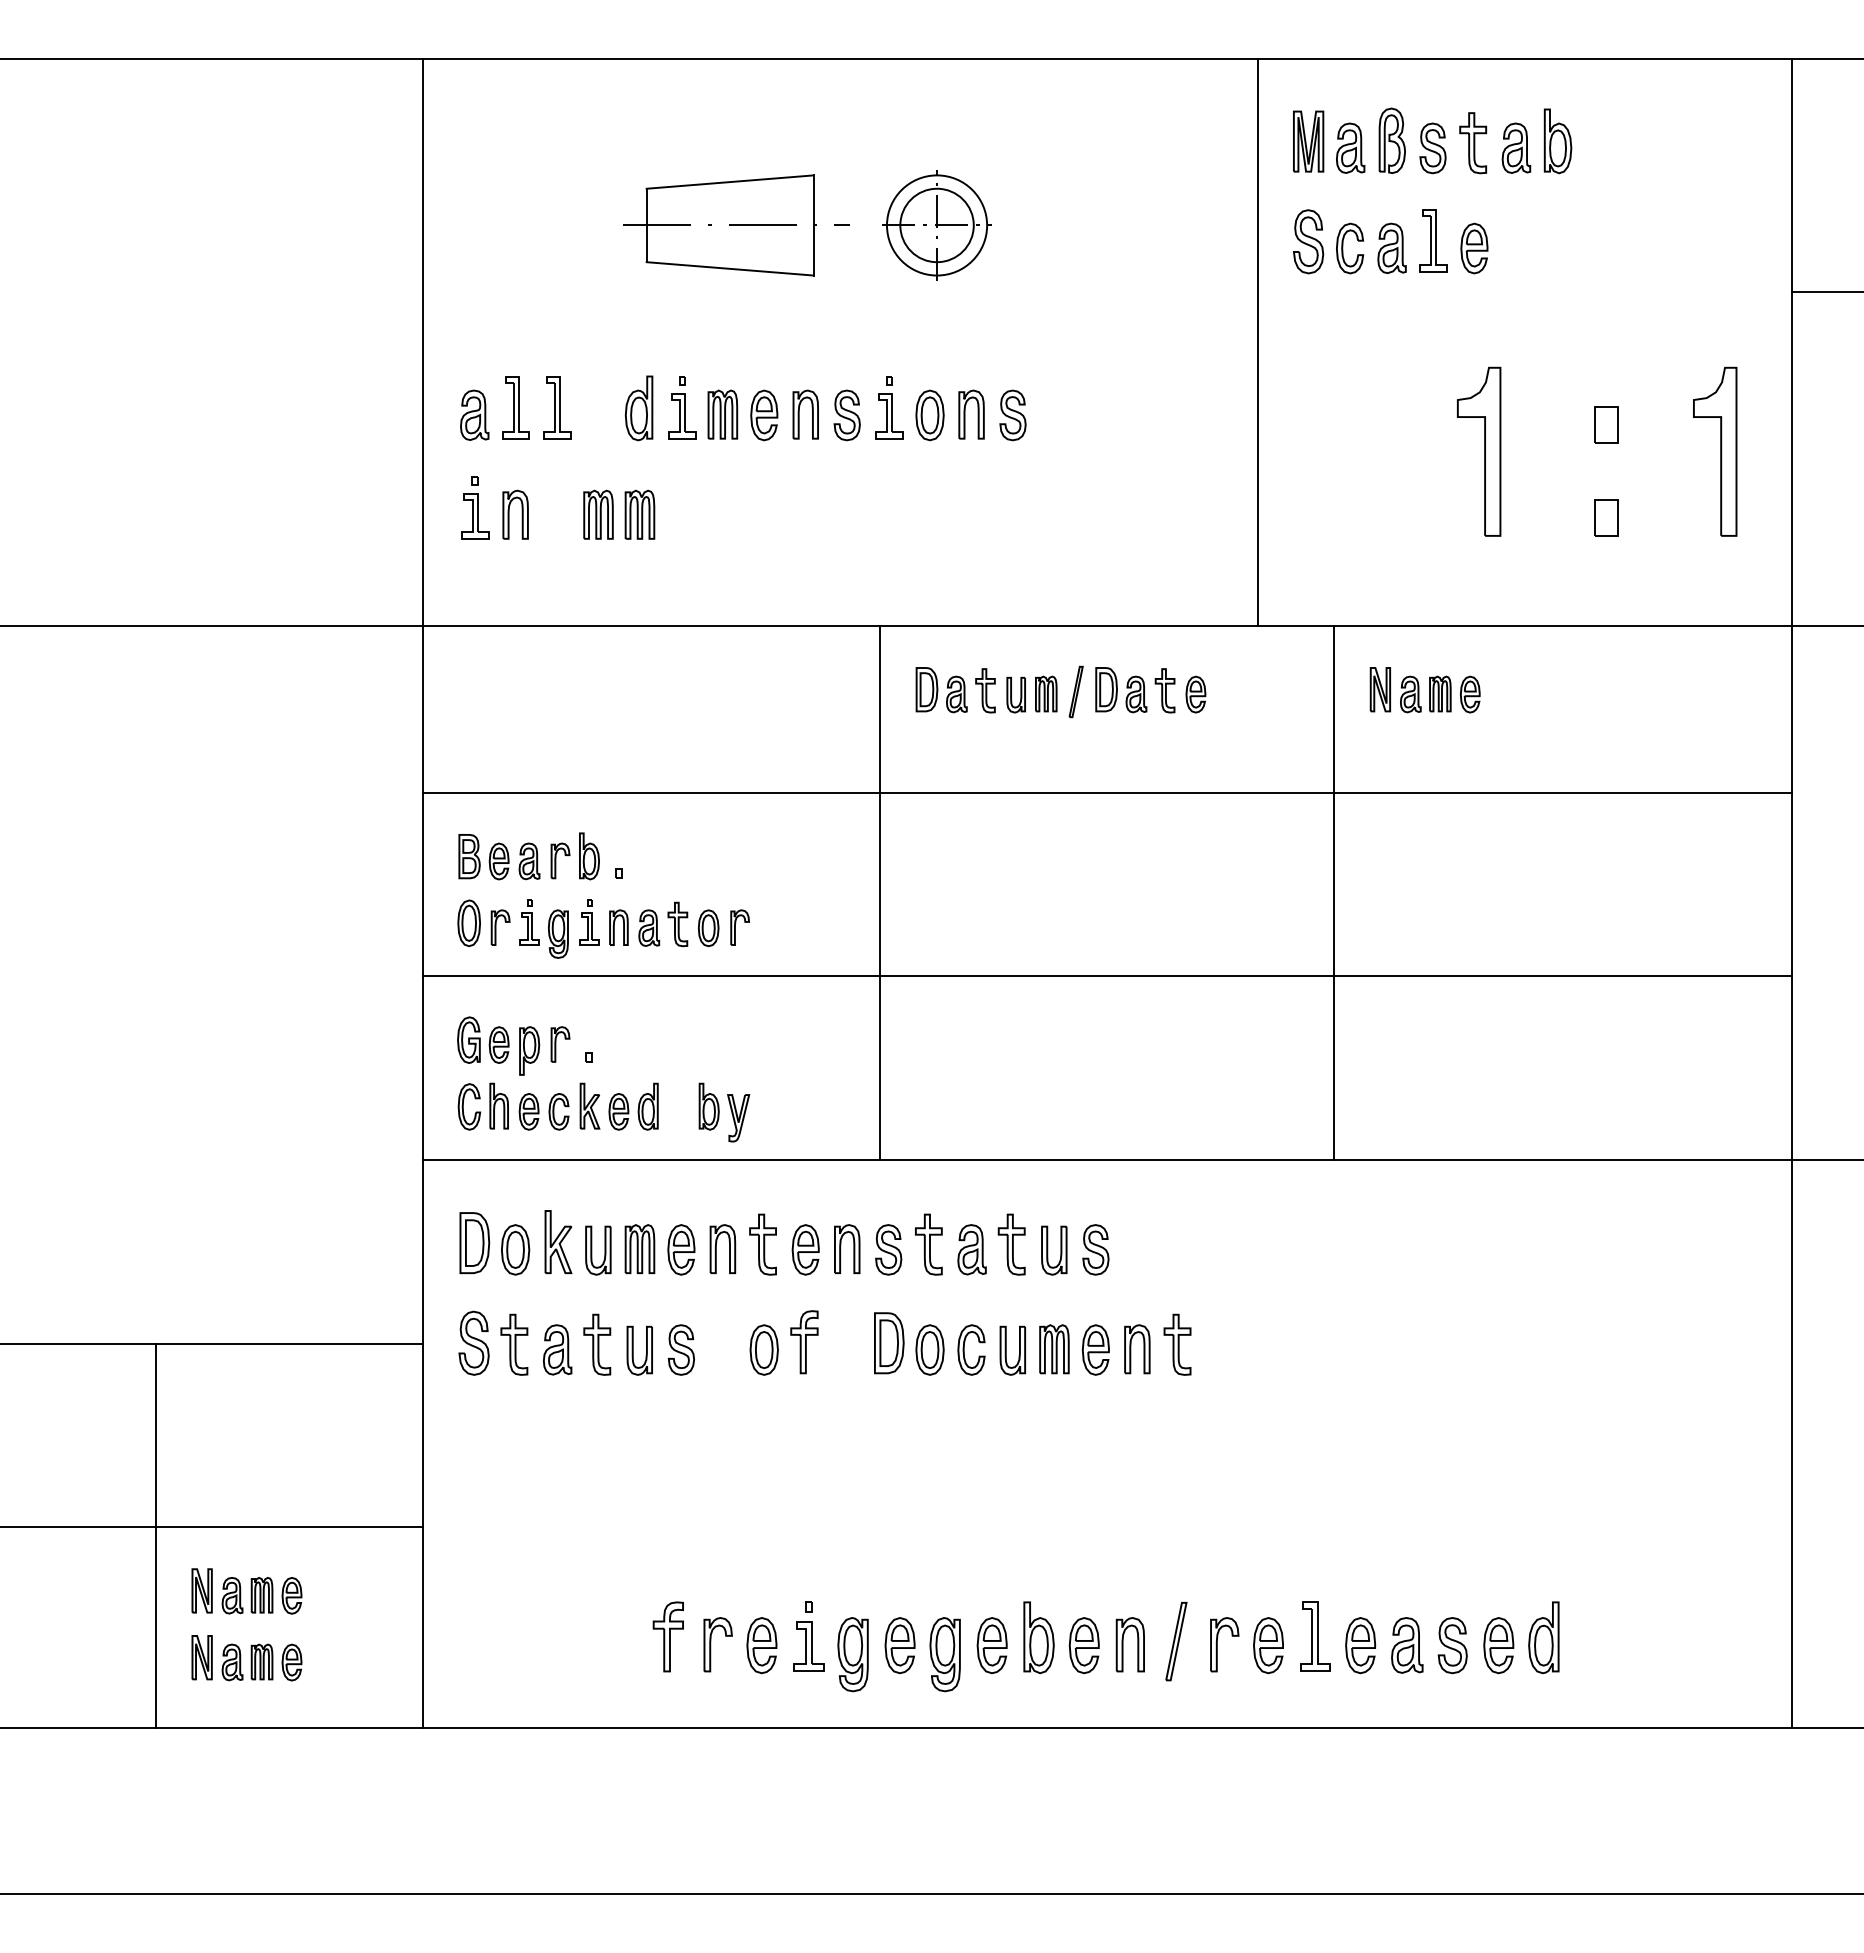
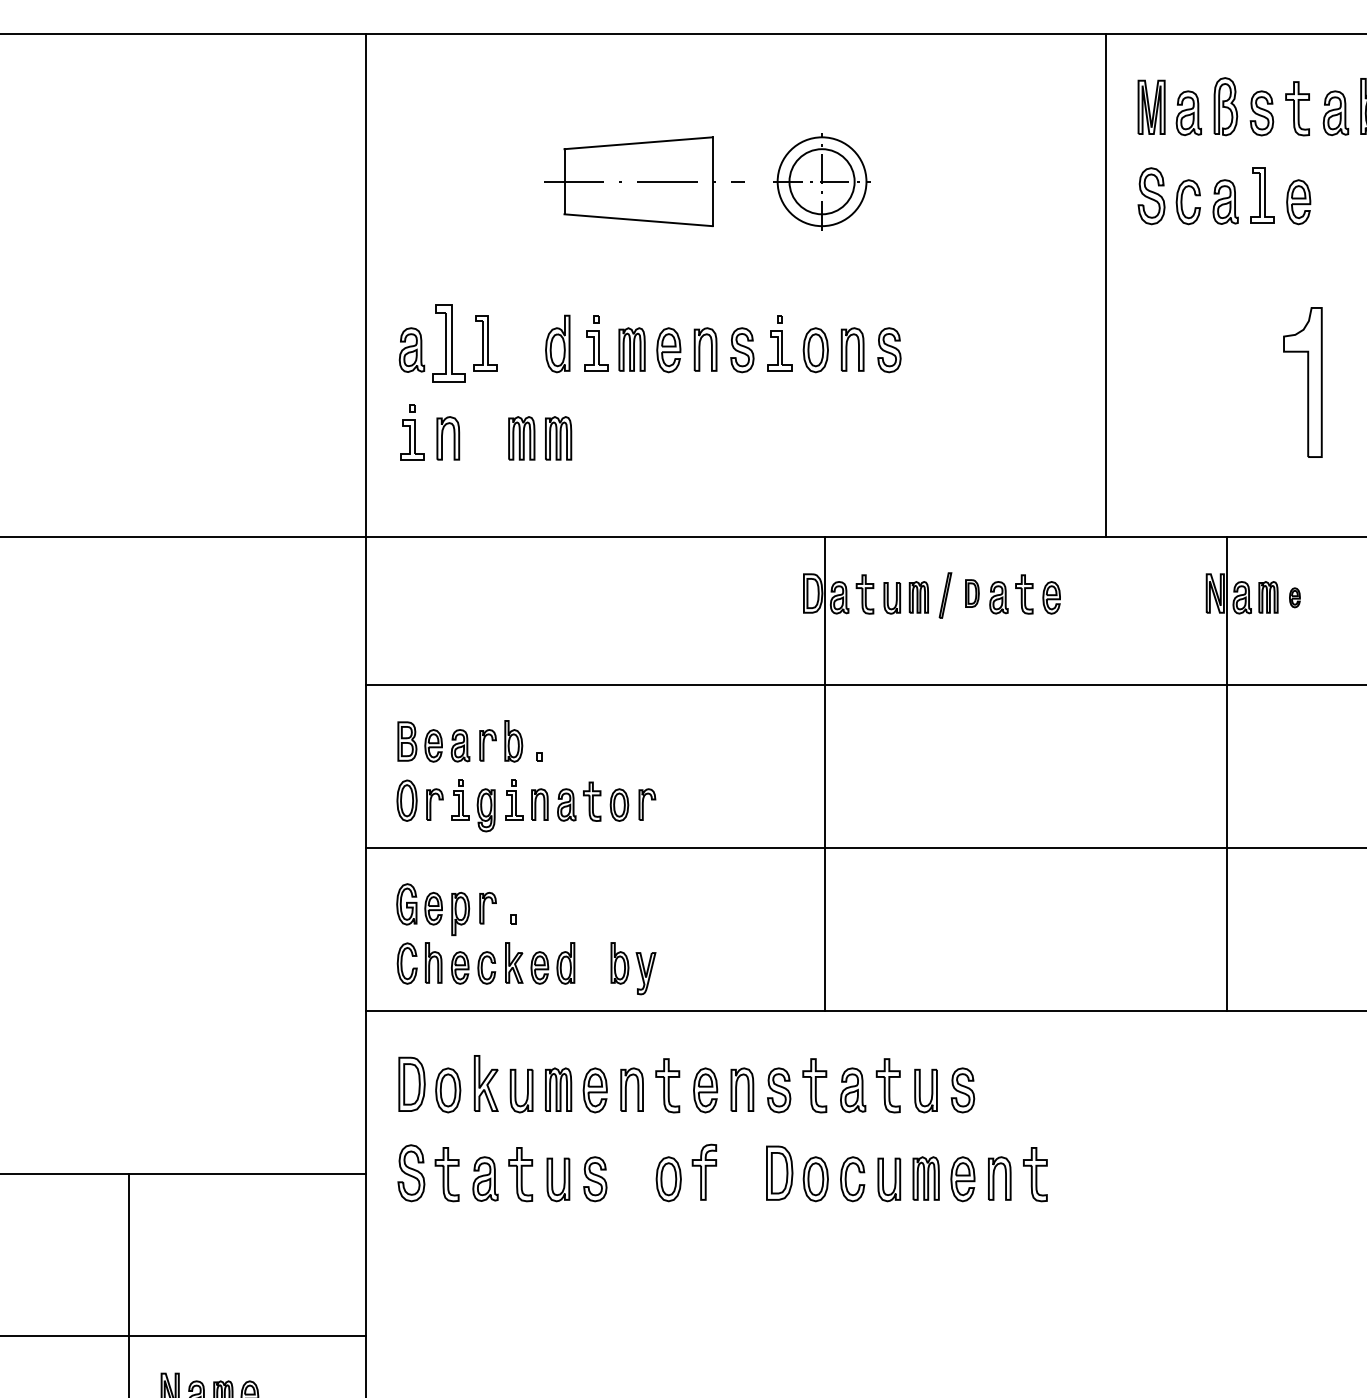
part: (515, 407) -> (448, 343), size x1.4
part: (1106, 689) -> (972, 593), size x0.7
part: (1469, 694) -> (1294, 597), size x0.6
line: (880, 893) -> (825, 774), moved
line: (1334, 893) -> (1226, 774), moved

